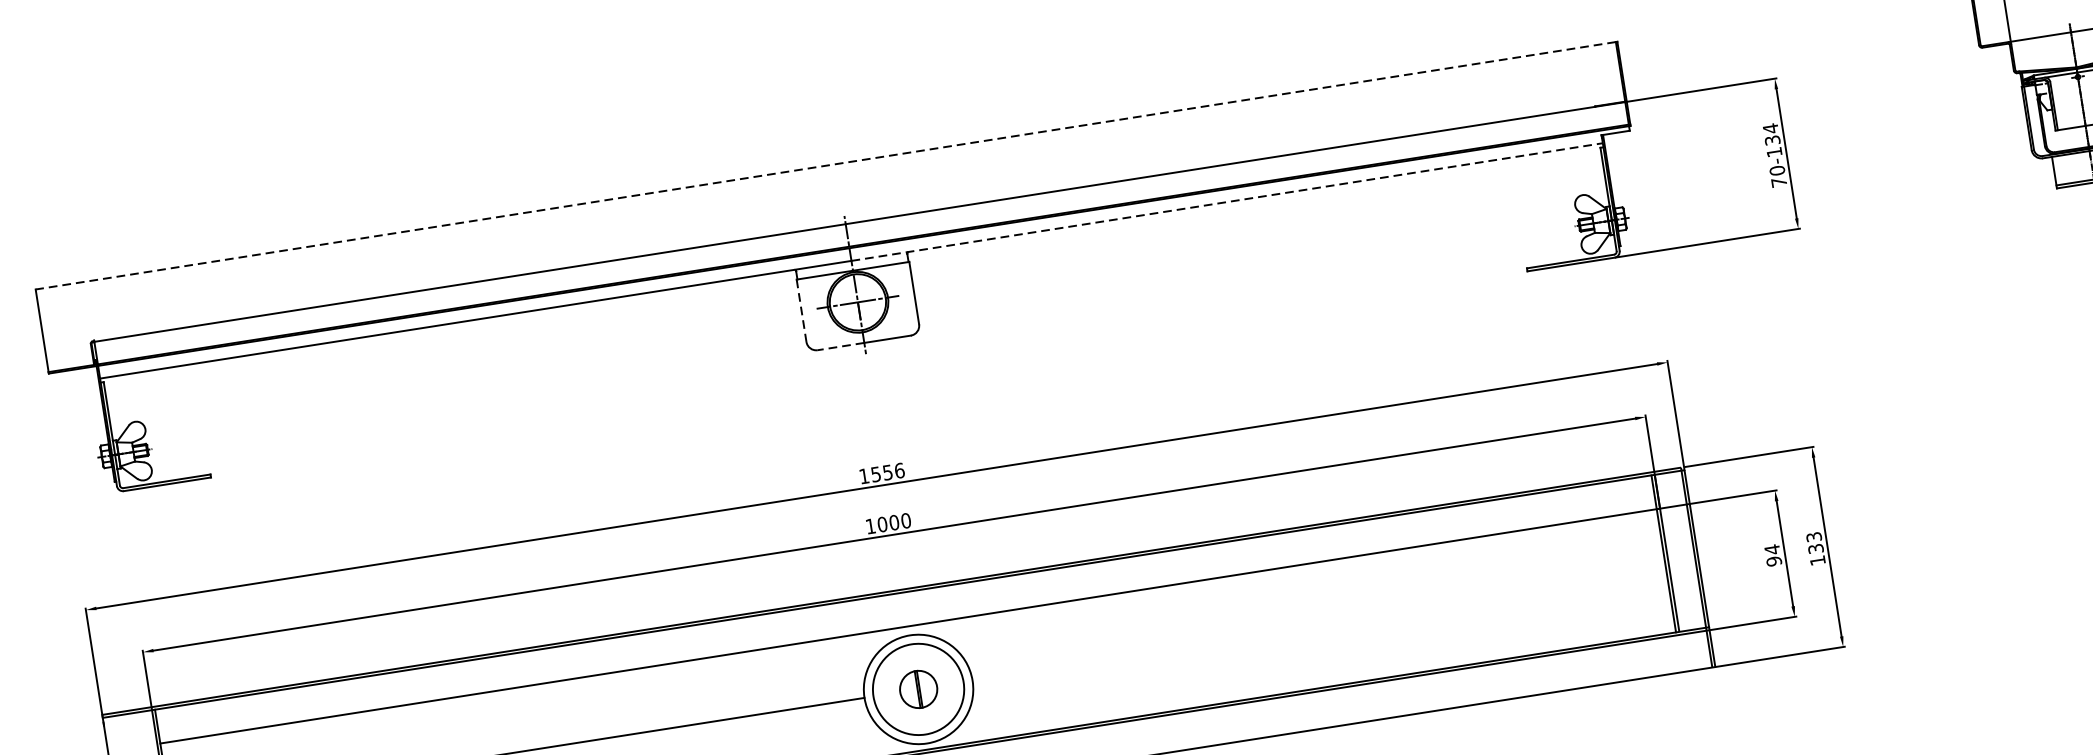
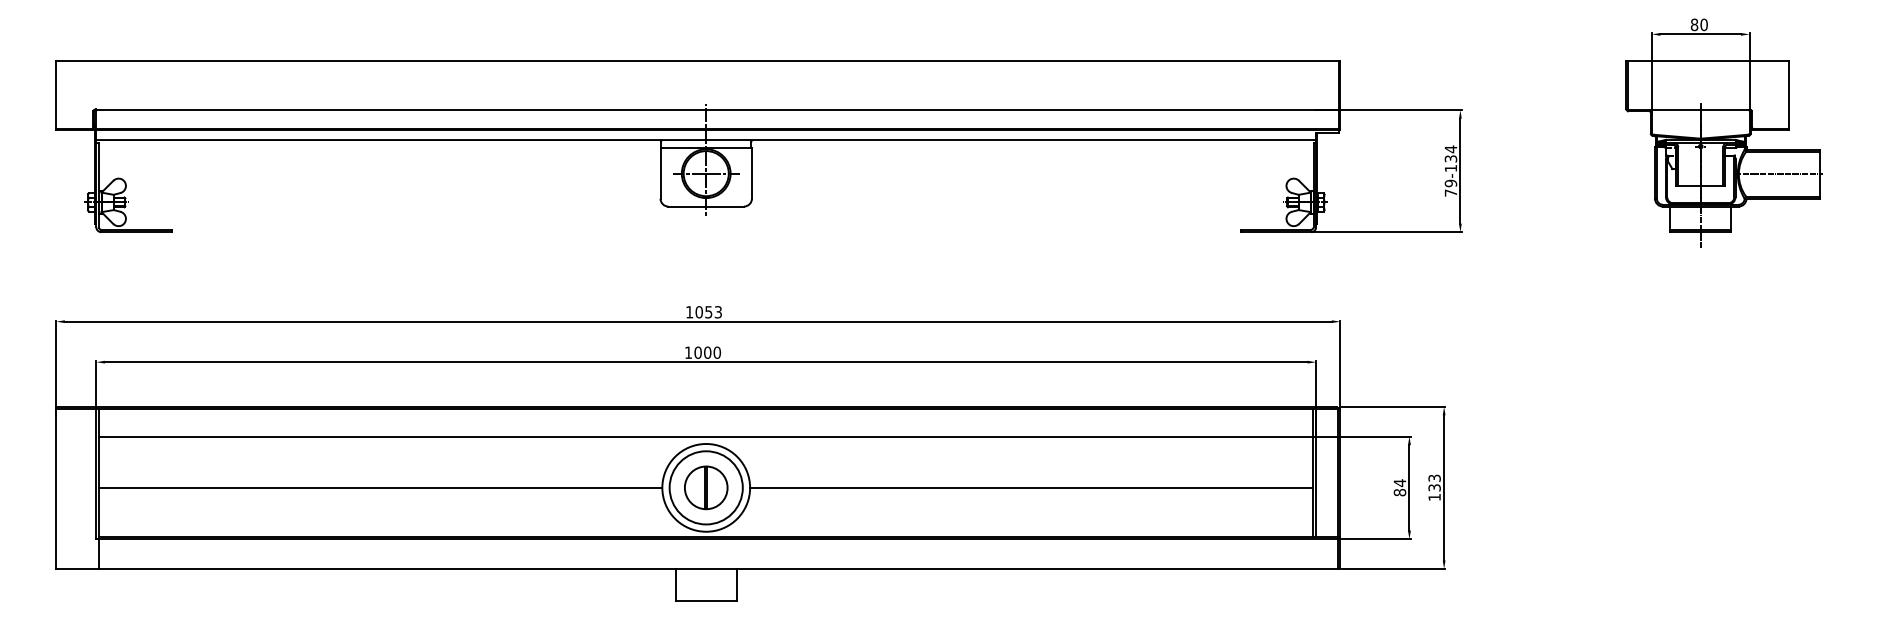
line: (825, 165) -> (697, 61), dashed -> solid
text: (1778, 170) -> (1451, 183), 70-134 -> 79-134
line: (1227, 202) -> (1011, 140), dashed -> solid
line: (801, 310) -> (660, 173), dashed -> solid
line: (841, 346) -> (687, 206), dashed -> solid
text: (887, 472) -> (708, 312), 1556 -> 1053
text: (1774, 561) -> (1400, 492), 94 -> 84
line: (1319, 626) -> (1031, 487), added
part: (918, 688) -> (706, 487), size x1.43

